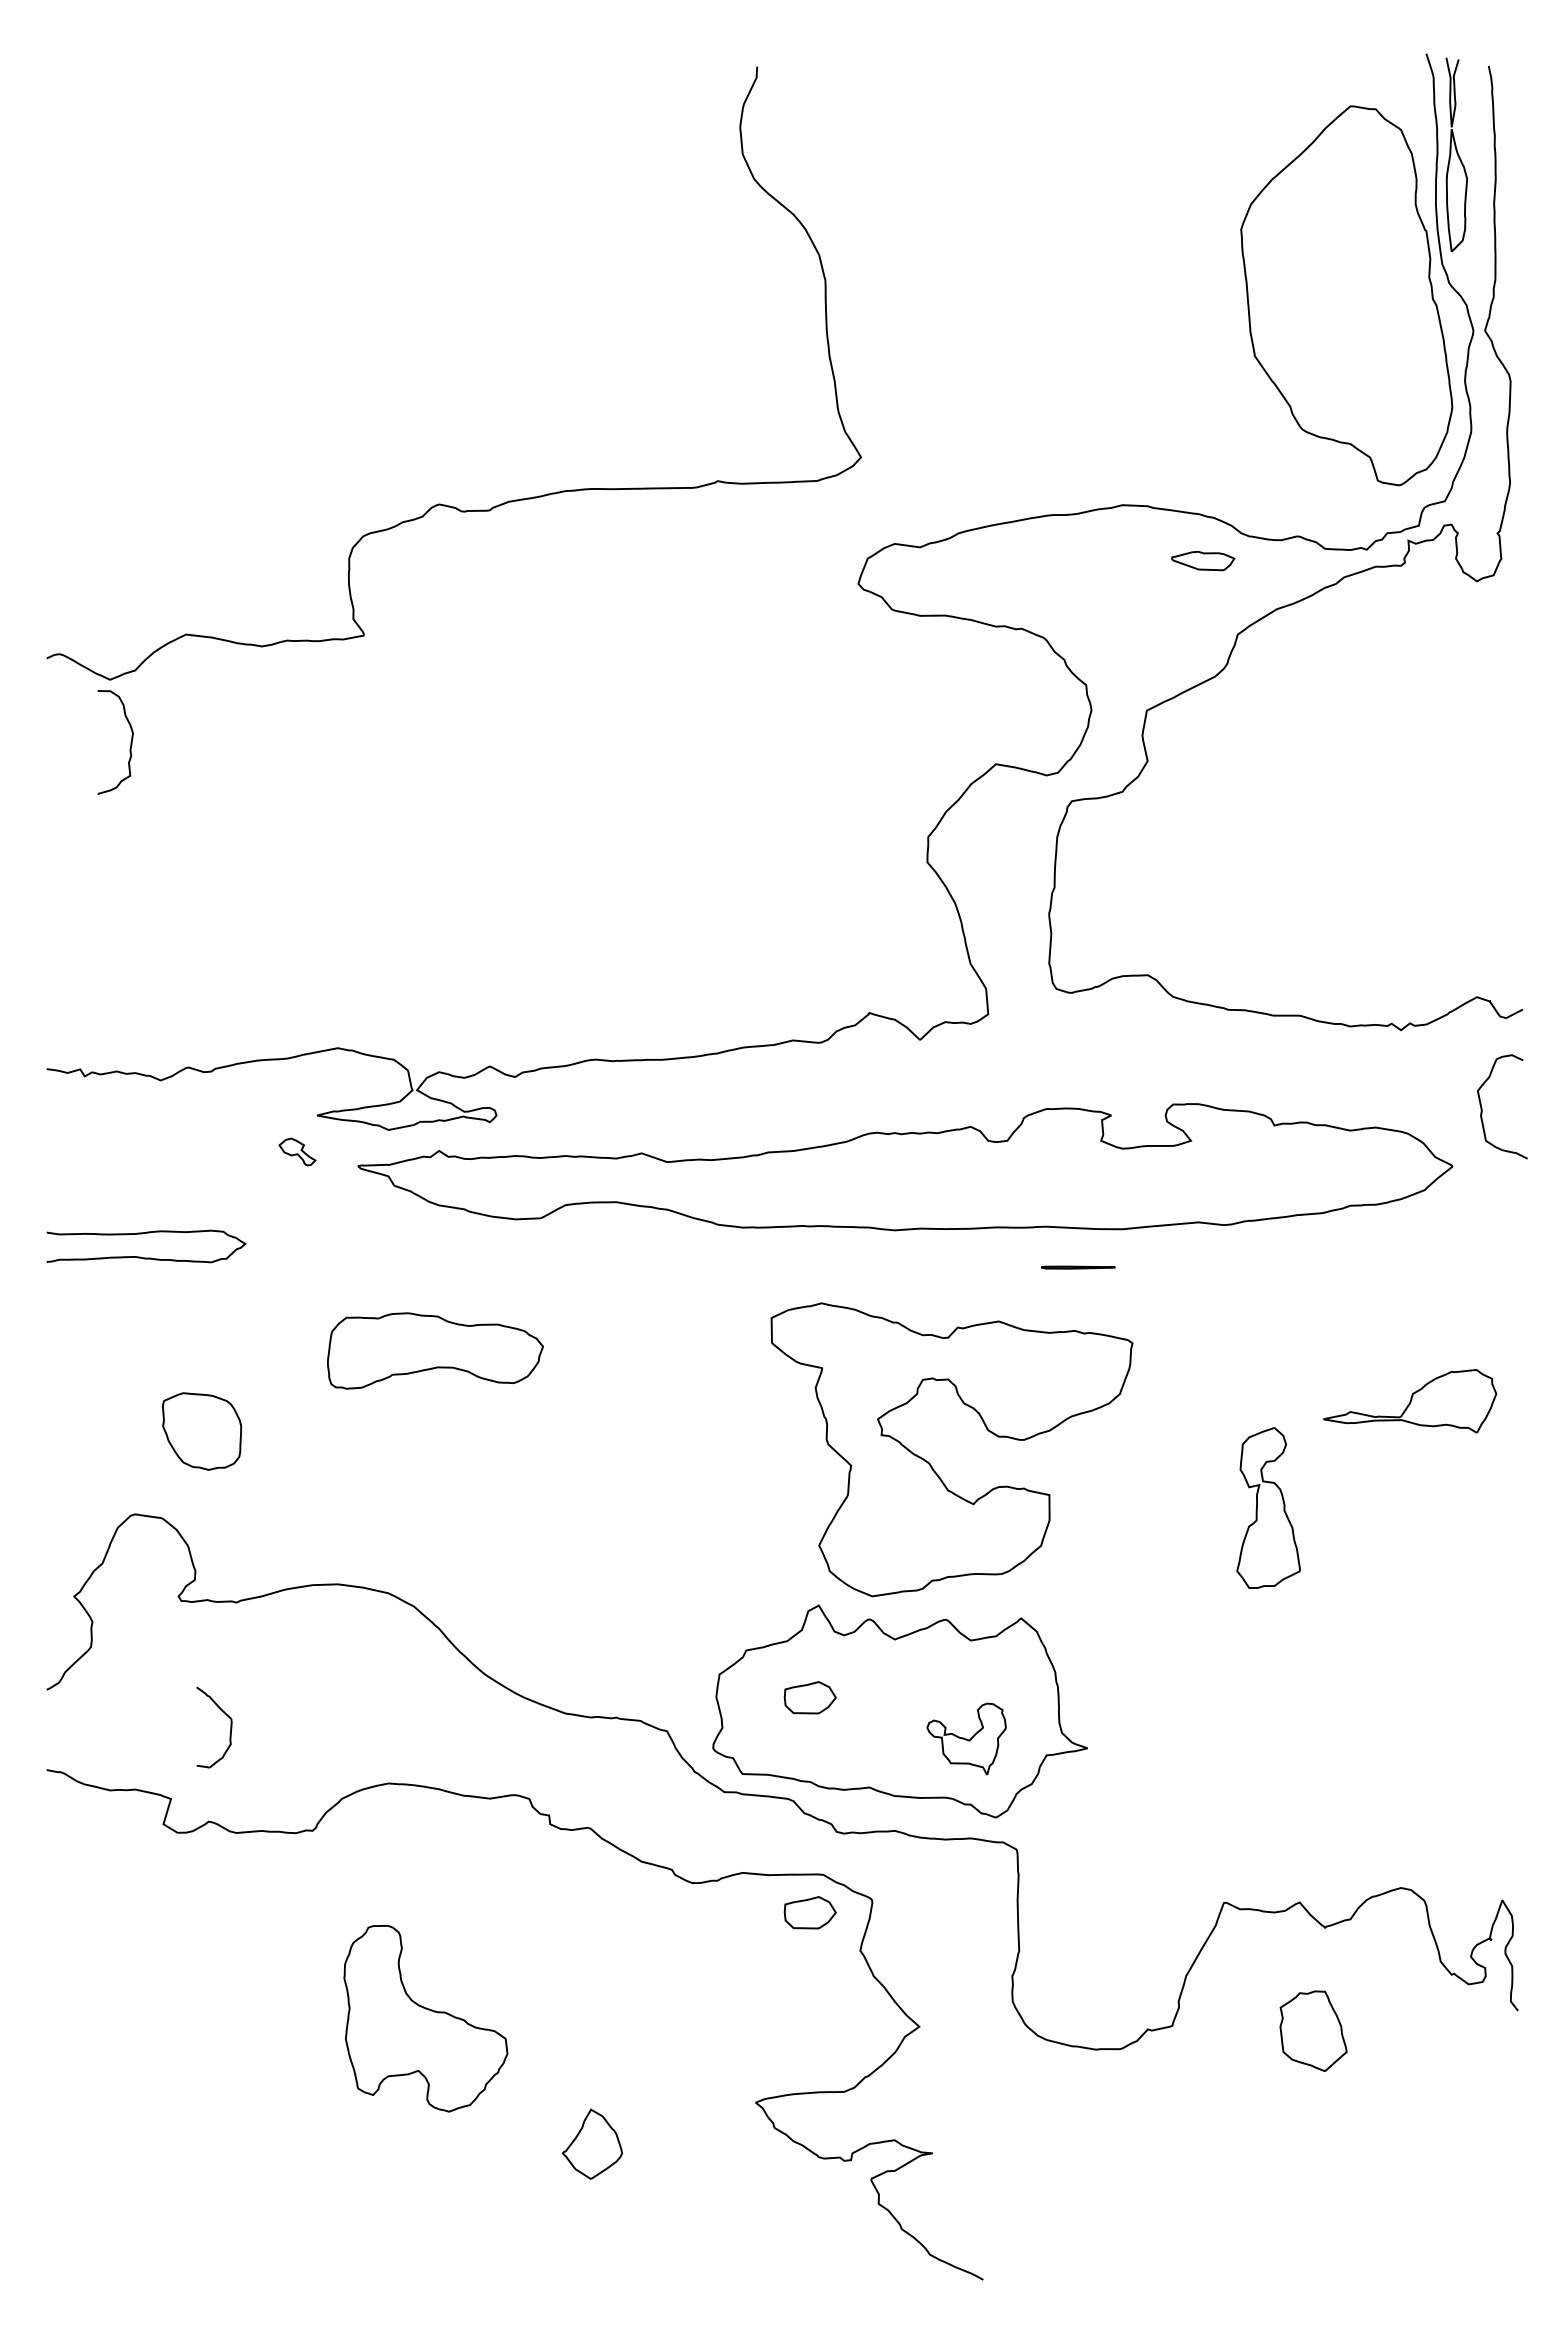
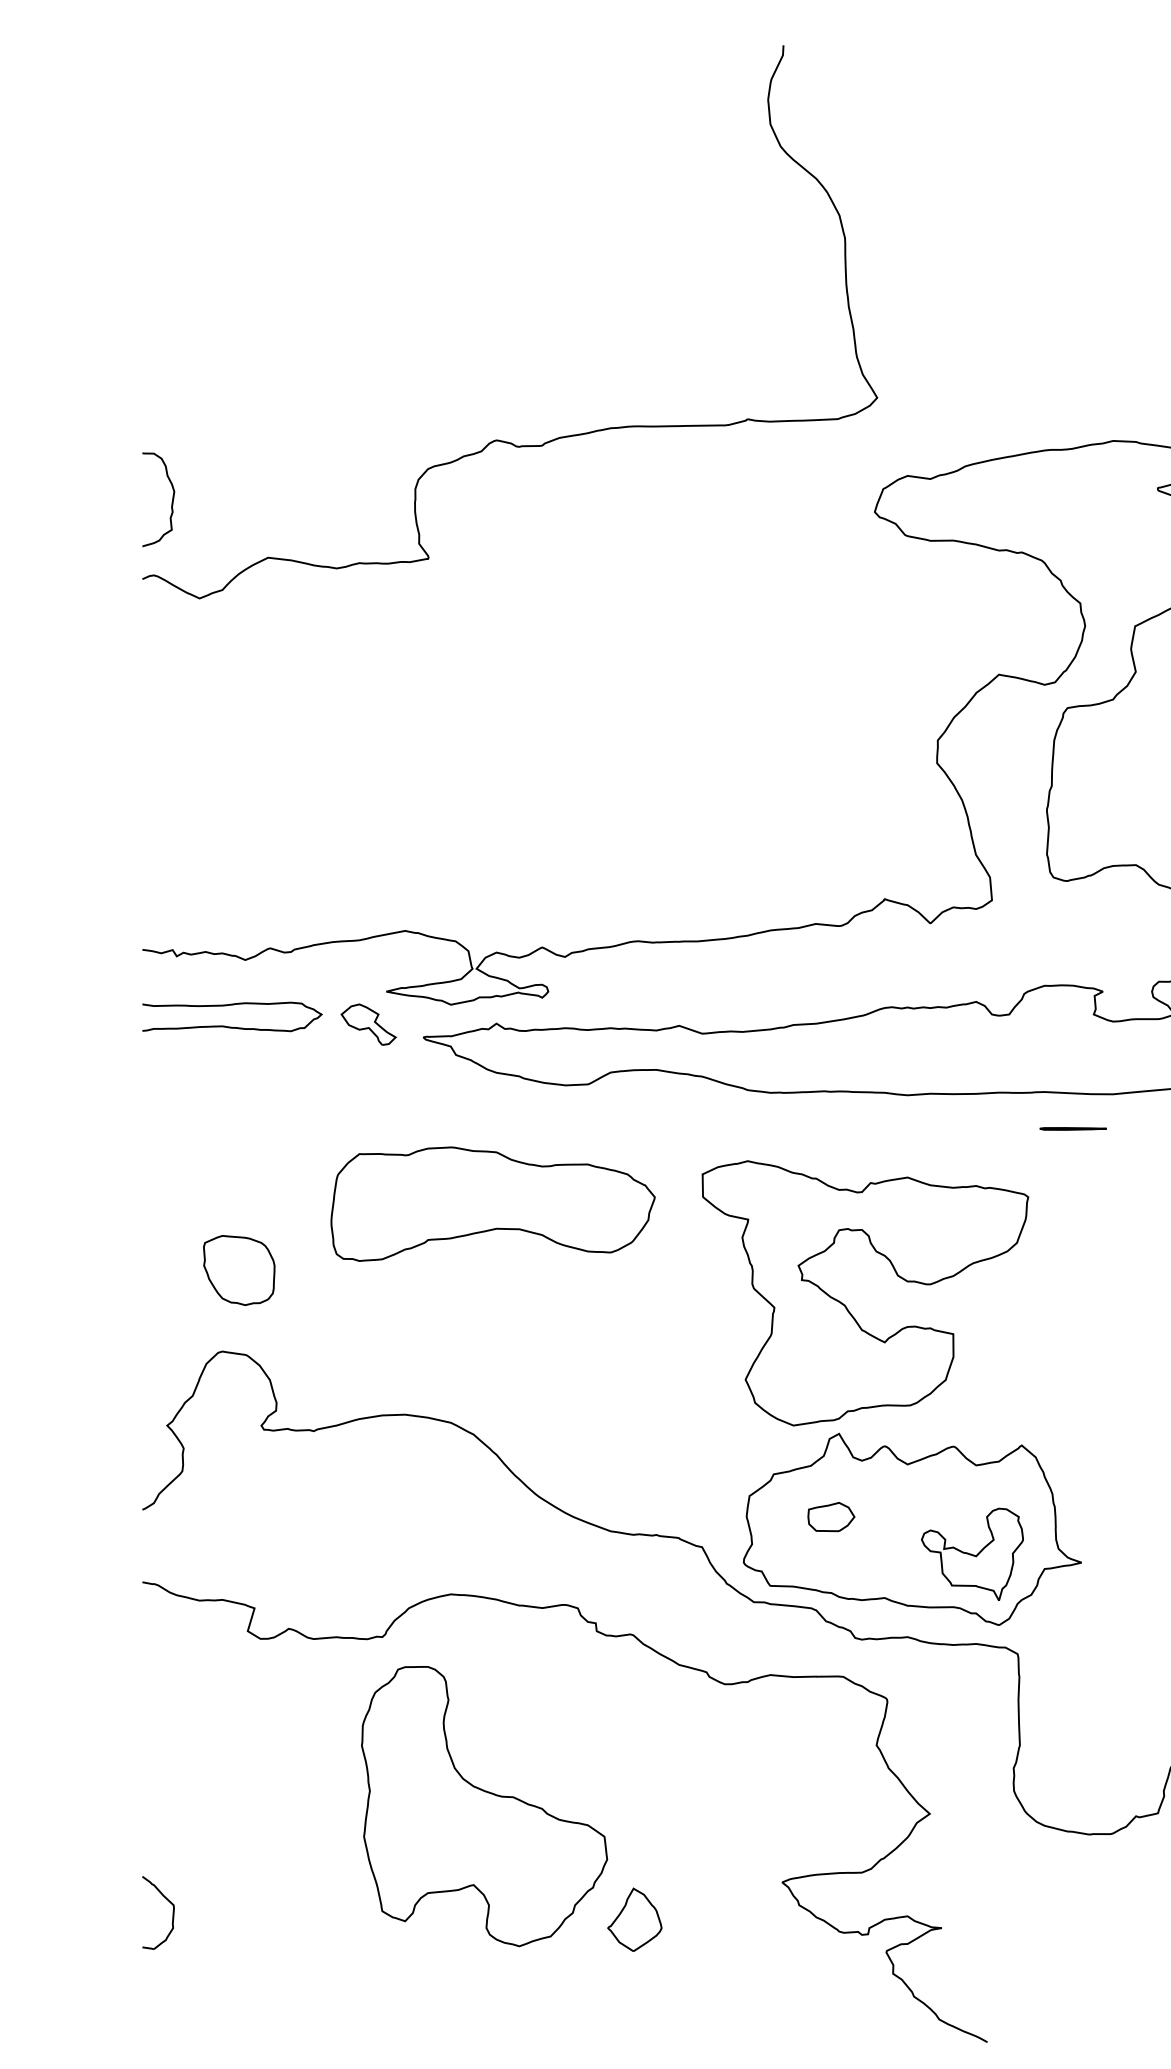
curve: (130, 742) -> (172, 499), moved
part: (297, 1151) -> (368, 1024), size x1.67
curve: (146, 1257) -> (232, 1026), moved
part: (435, 1350) -> (493, 1203), size x1.67
part: (202, 1431) -> (239, 1270), moved
part: (930, 1463) -> (846, 1305), moved
part: (230, 1727) -> (172, 1912), moved
part: (966, 1738) -> (972, 1553), size x1.43
part: (809, 1912) -> (830, 1710), removed
part: (425, 2018) -> (484, 1806), size x1.67

